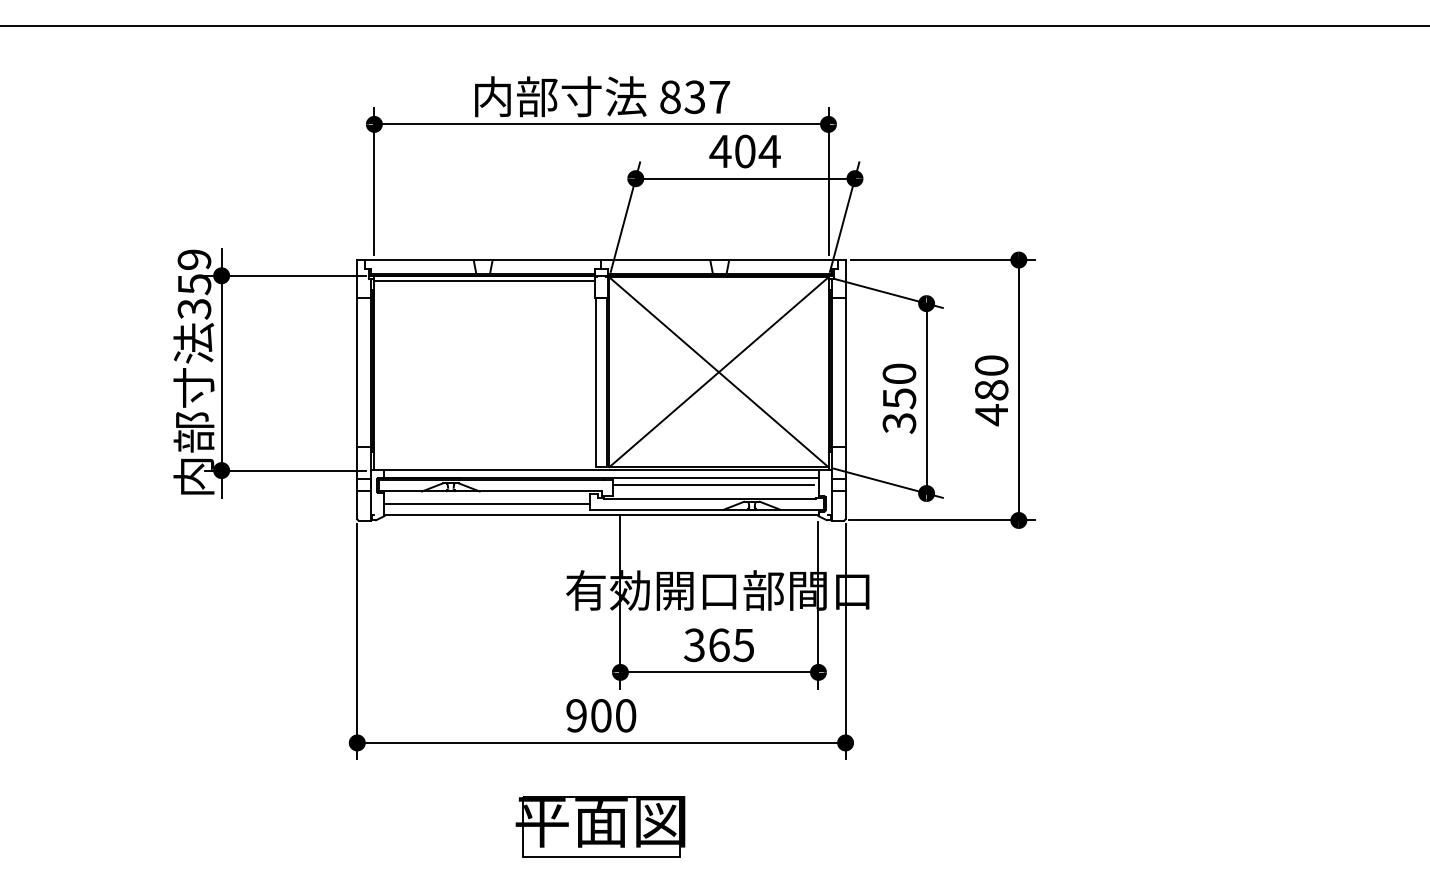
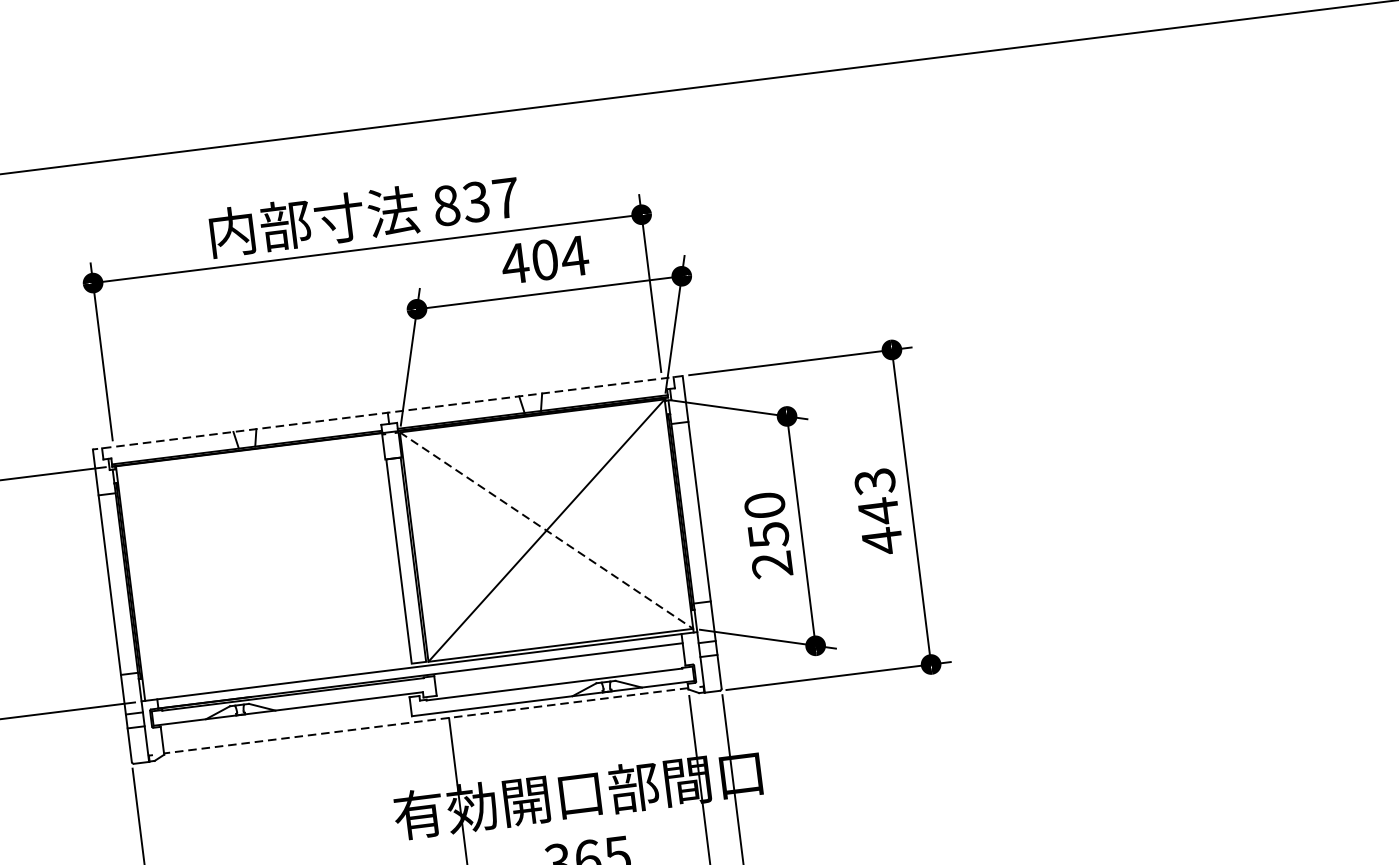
line: (600, 260) -> (386, 413), solid -> dashed
line: (484, 281) -> (249, 456), removed
line: (719, 372) -> (547, 530), solid -> dashed
text: (991, 378) -> (876, 497), 480 -> 443
text: (899, 423) -> (772, 565), 350 -> 250
line: (713, 485) -> (557, 668), removed
line: (487, 503) -> (286, 723), removed
line: (600, 515) -> (425, 721), solid -> dashed

